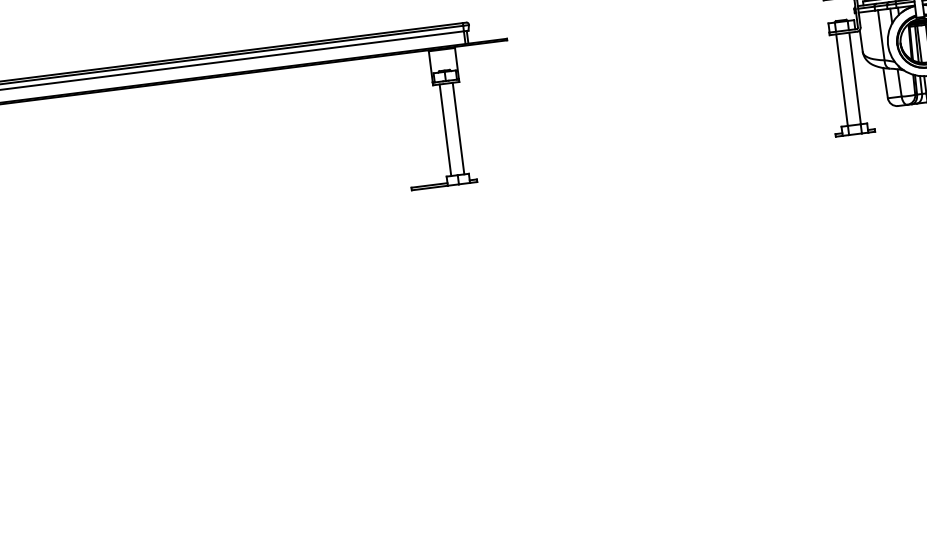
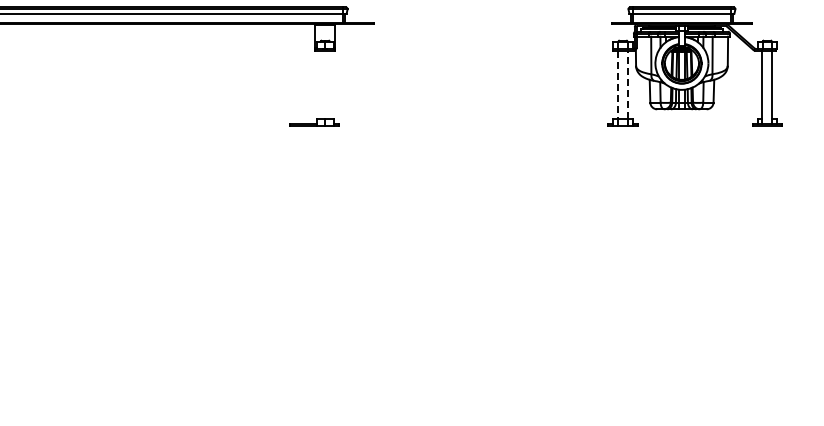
line: (854, 77) -> (627, 84), solid -> dashed
line: (842, 80) -> (618, 85), solid -> dashed
line: (458, 127) -> (330, 84), removed
line: (445, 129) -> (320, 84), removed

